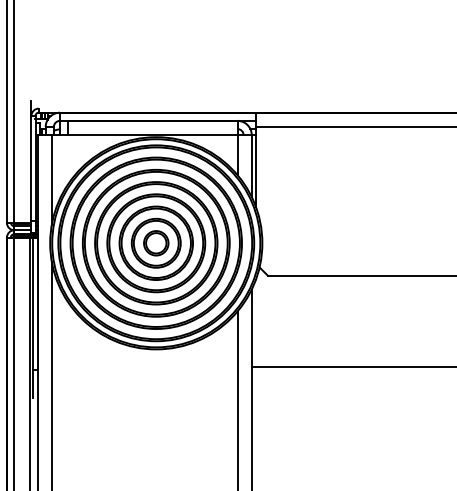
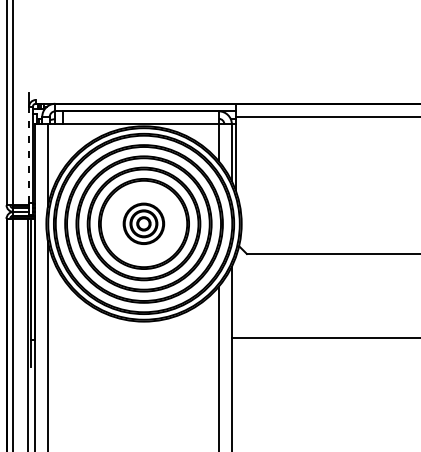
line: (31, 167) -> (29, 154), solid -> dashed
part: (155, 242) -> (143, 223), size x0.6

